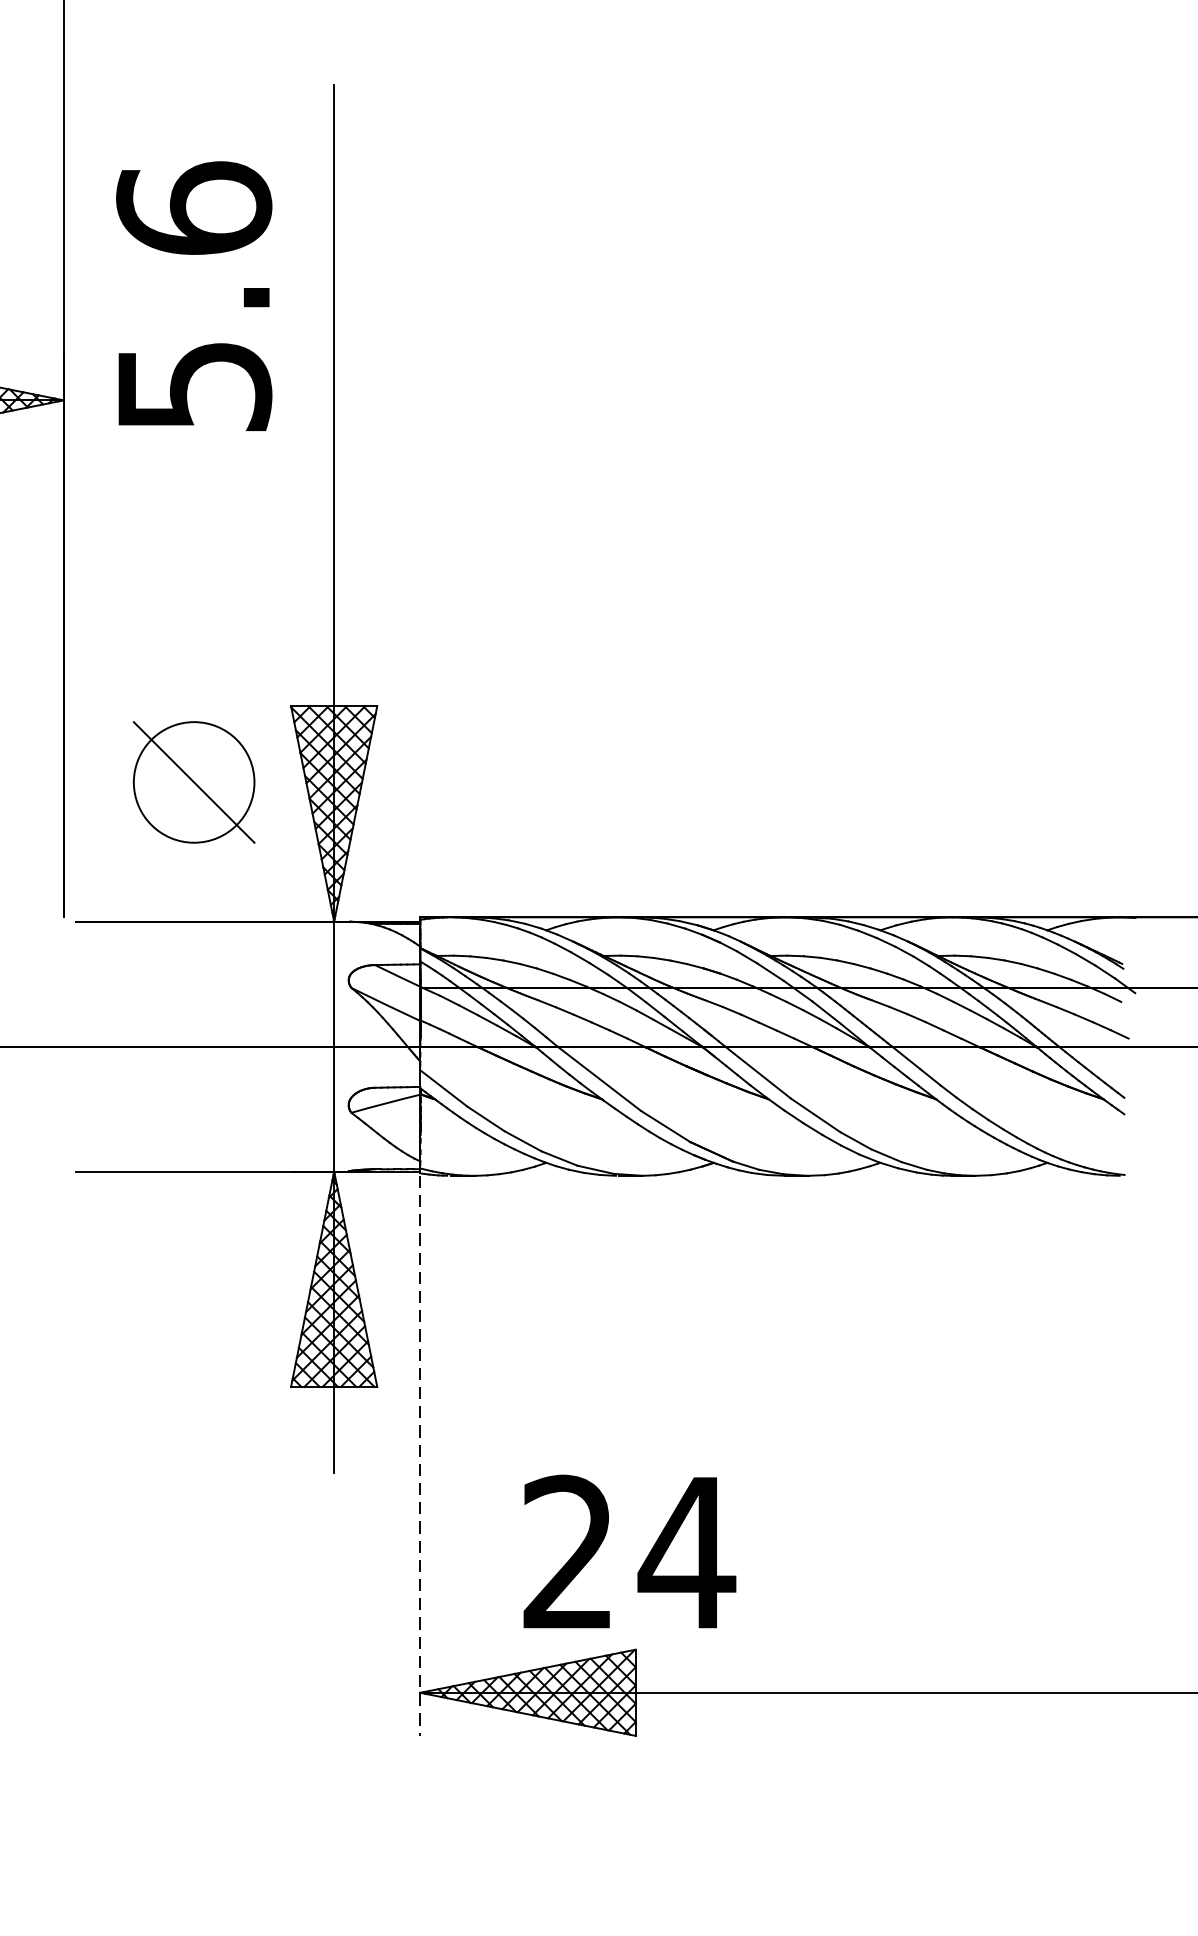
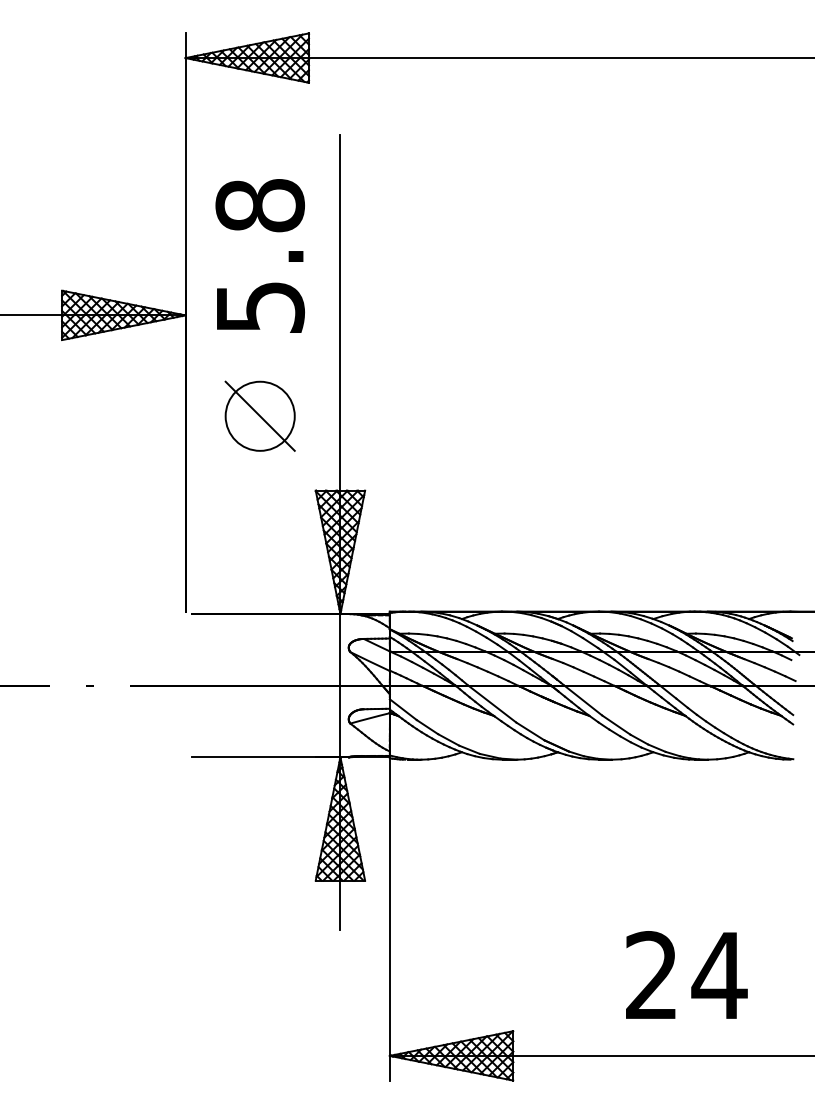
text: (192, 208) -> (259, 205), 5.6 -> 5.8
part: (192, 781) -> (259, 415), moved
line: (419, 1456) -> (389, 920), dashed -> solid
text: (629, 1550) -> (686, 974), moved

